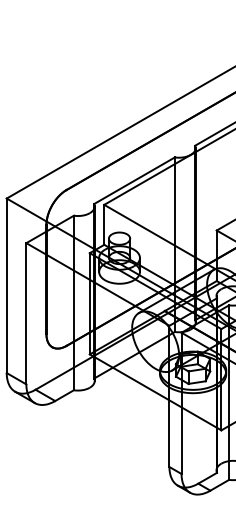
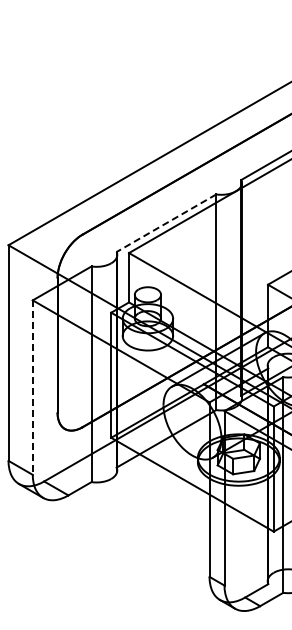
line: (134, 180) -> (166, 223), solid -> dashed
line: (26, 314) -> (32, 388), solid -> dashed

